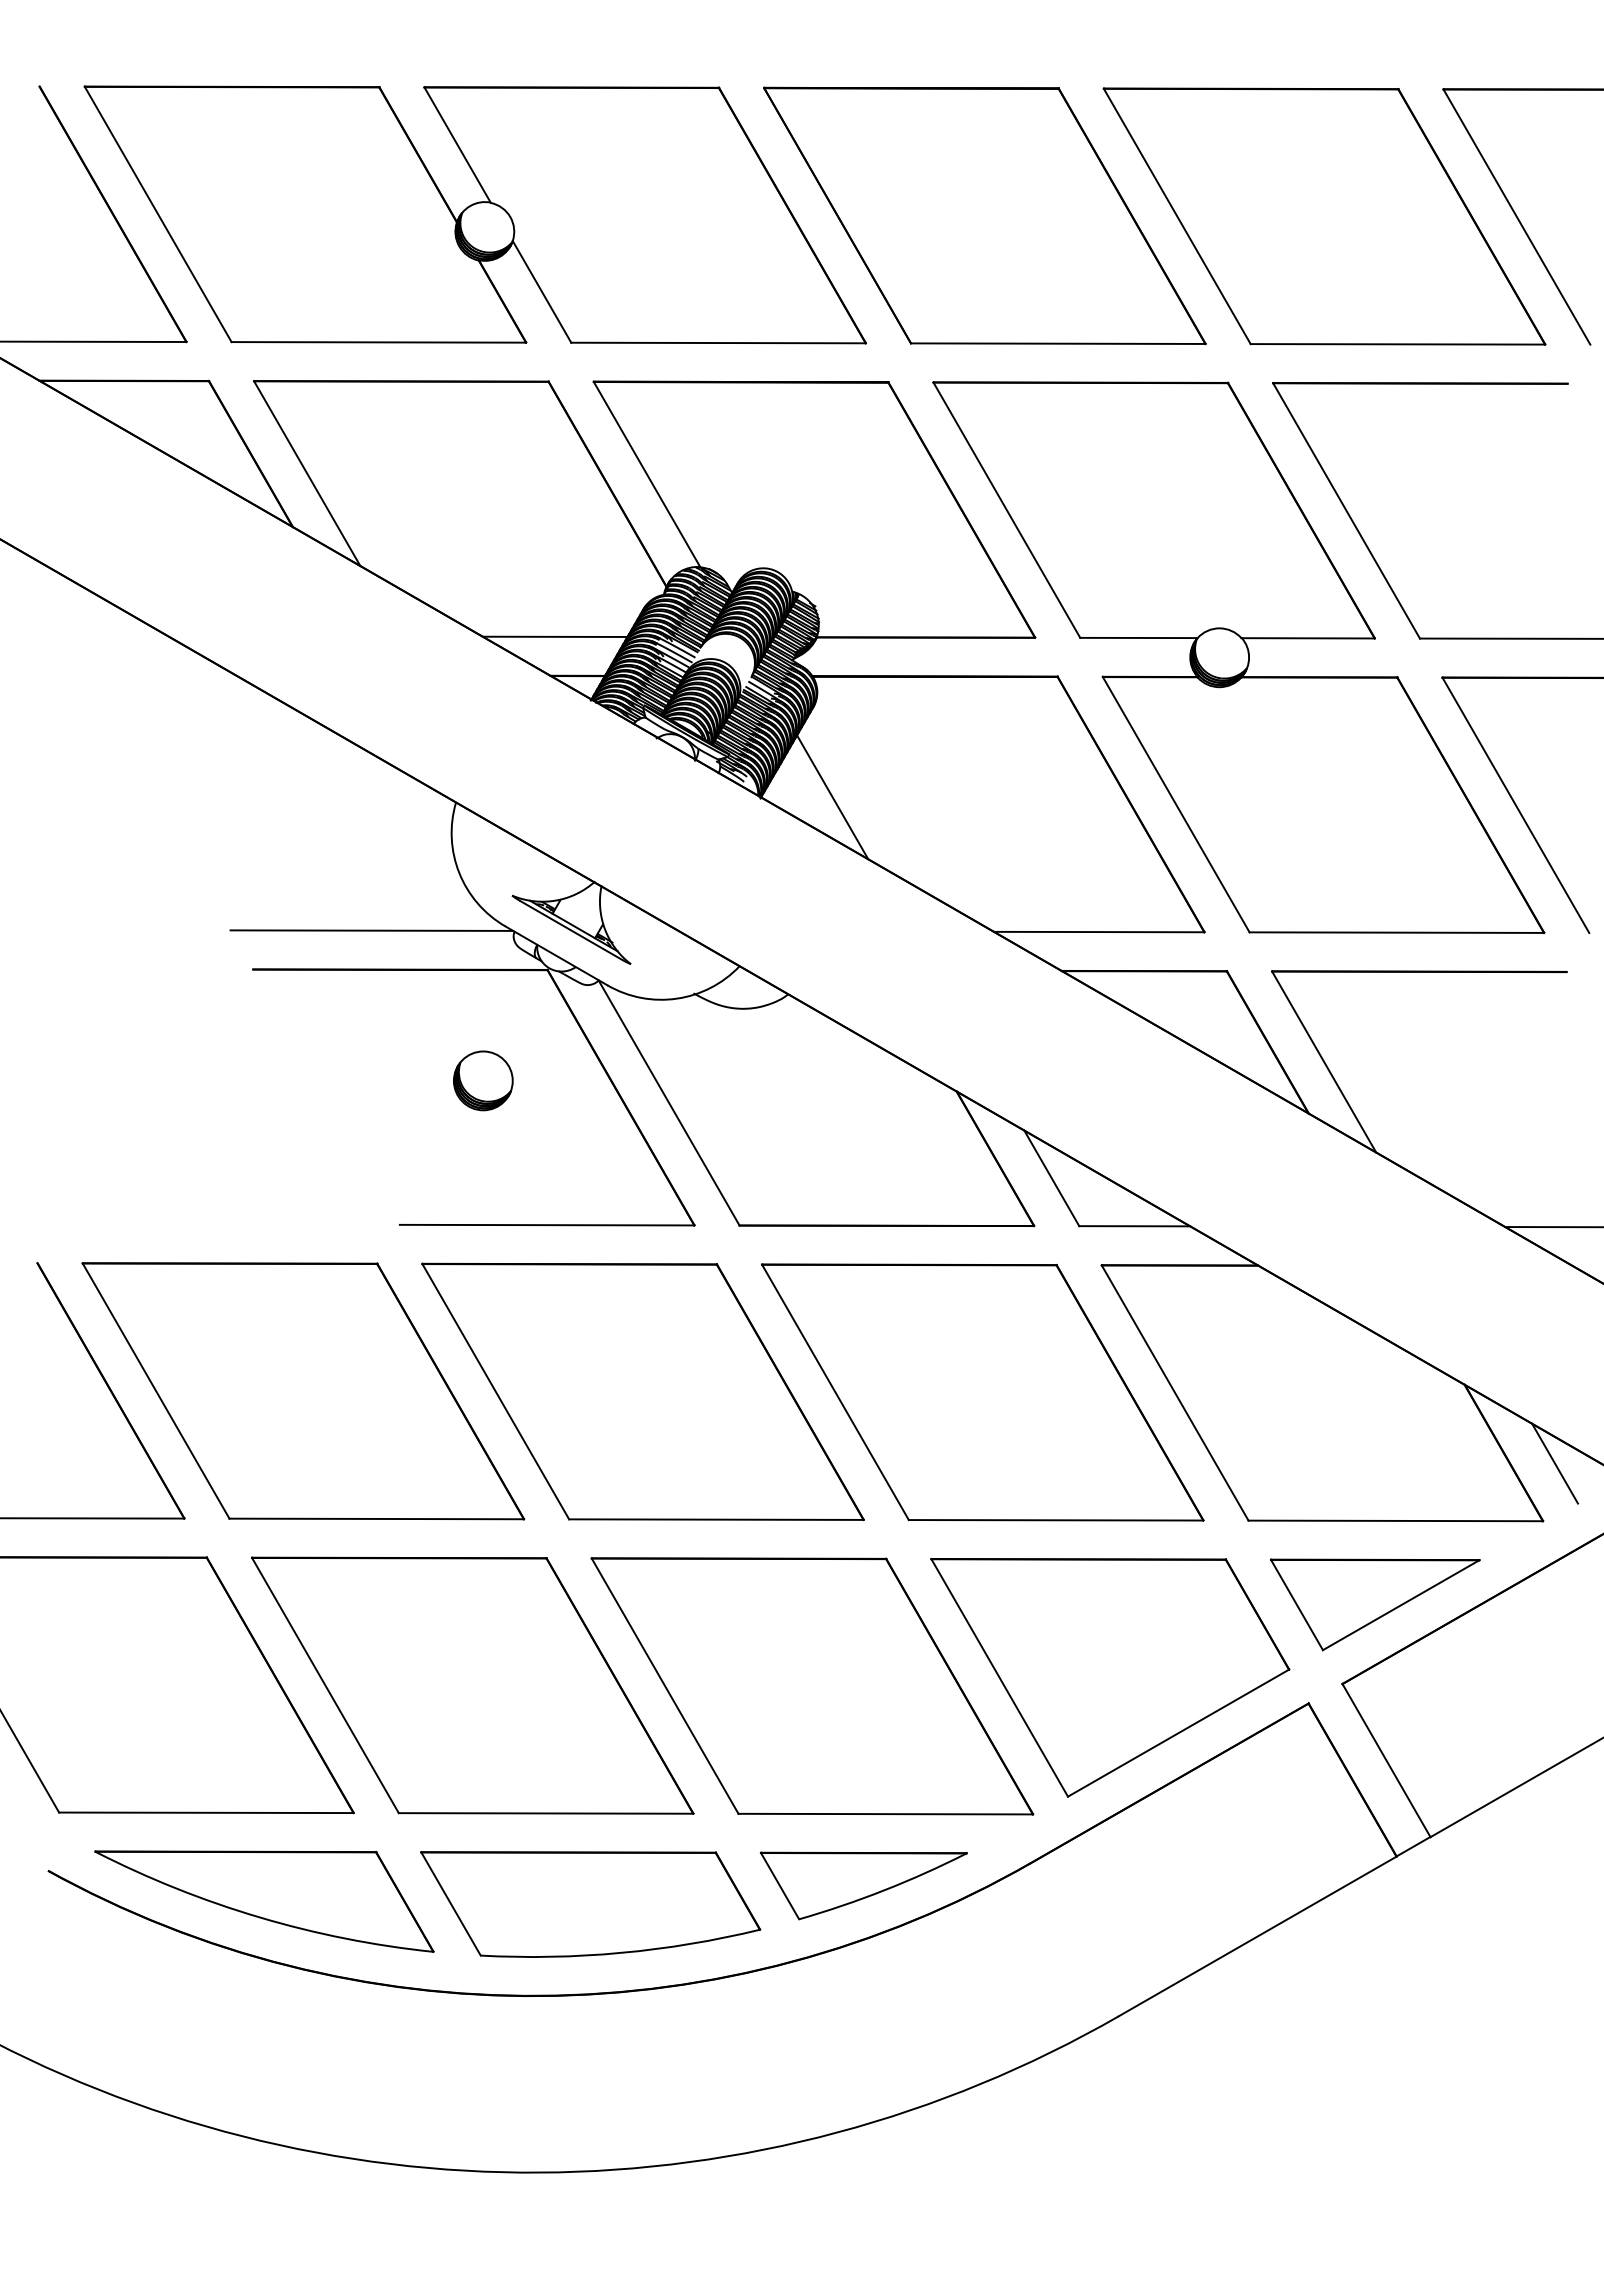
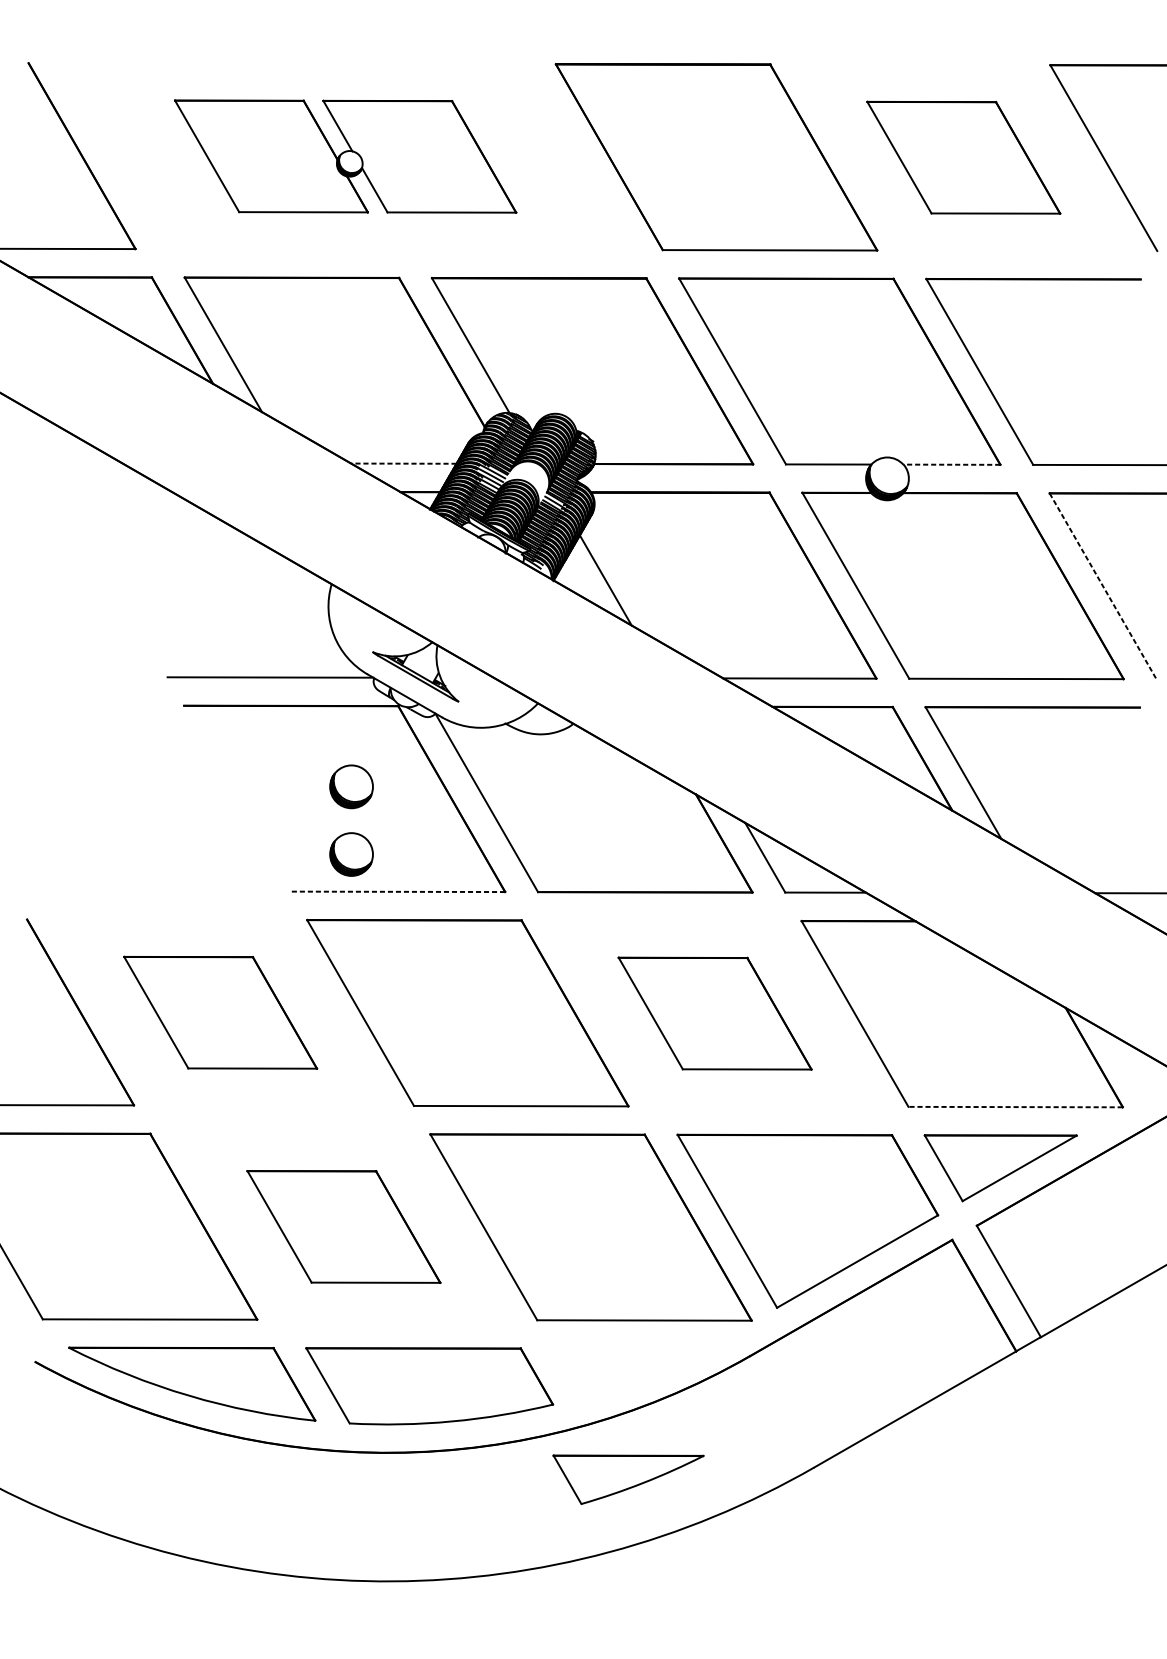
part: (474, 214) -> (345, 156), size x0.6
part: (1324, 216) -> (963, 157), size x0.6
line: (554, 636) -> (403, 463), solid -> dashed
line: (1308, 638) -> (952, 464), solid -> dashed
line: (1516, 805) -> (1103, 586), solid -> dashed
part: (483, 1173) -> (351, 854), added
line: (546, 1225) -> (397, 892), solid -> dashed
part: (303, 1391) -> (220, 1012), size x0.6
part: (982, 1392) -> (714, 1013), size x0.6
line: (1555, 1463) -> (1131, 1065), removed
line: (1395, 1520) -> (1015, 1106), solid -> dashed
part: (472, 1685) -> (343, 1226), size x0.6
part: (863, 1885) -> (628, 1479), moved

